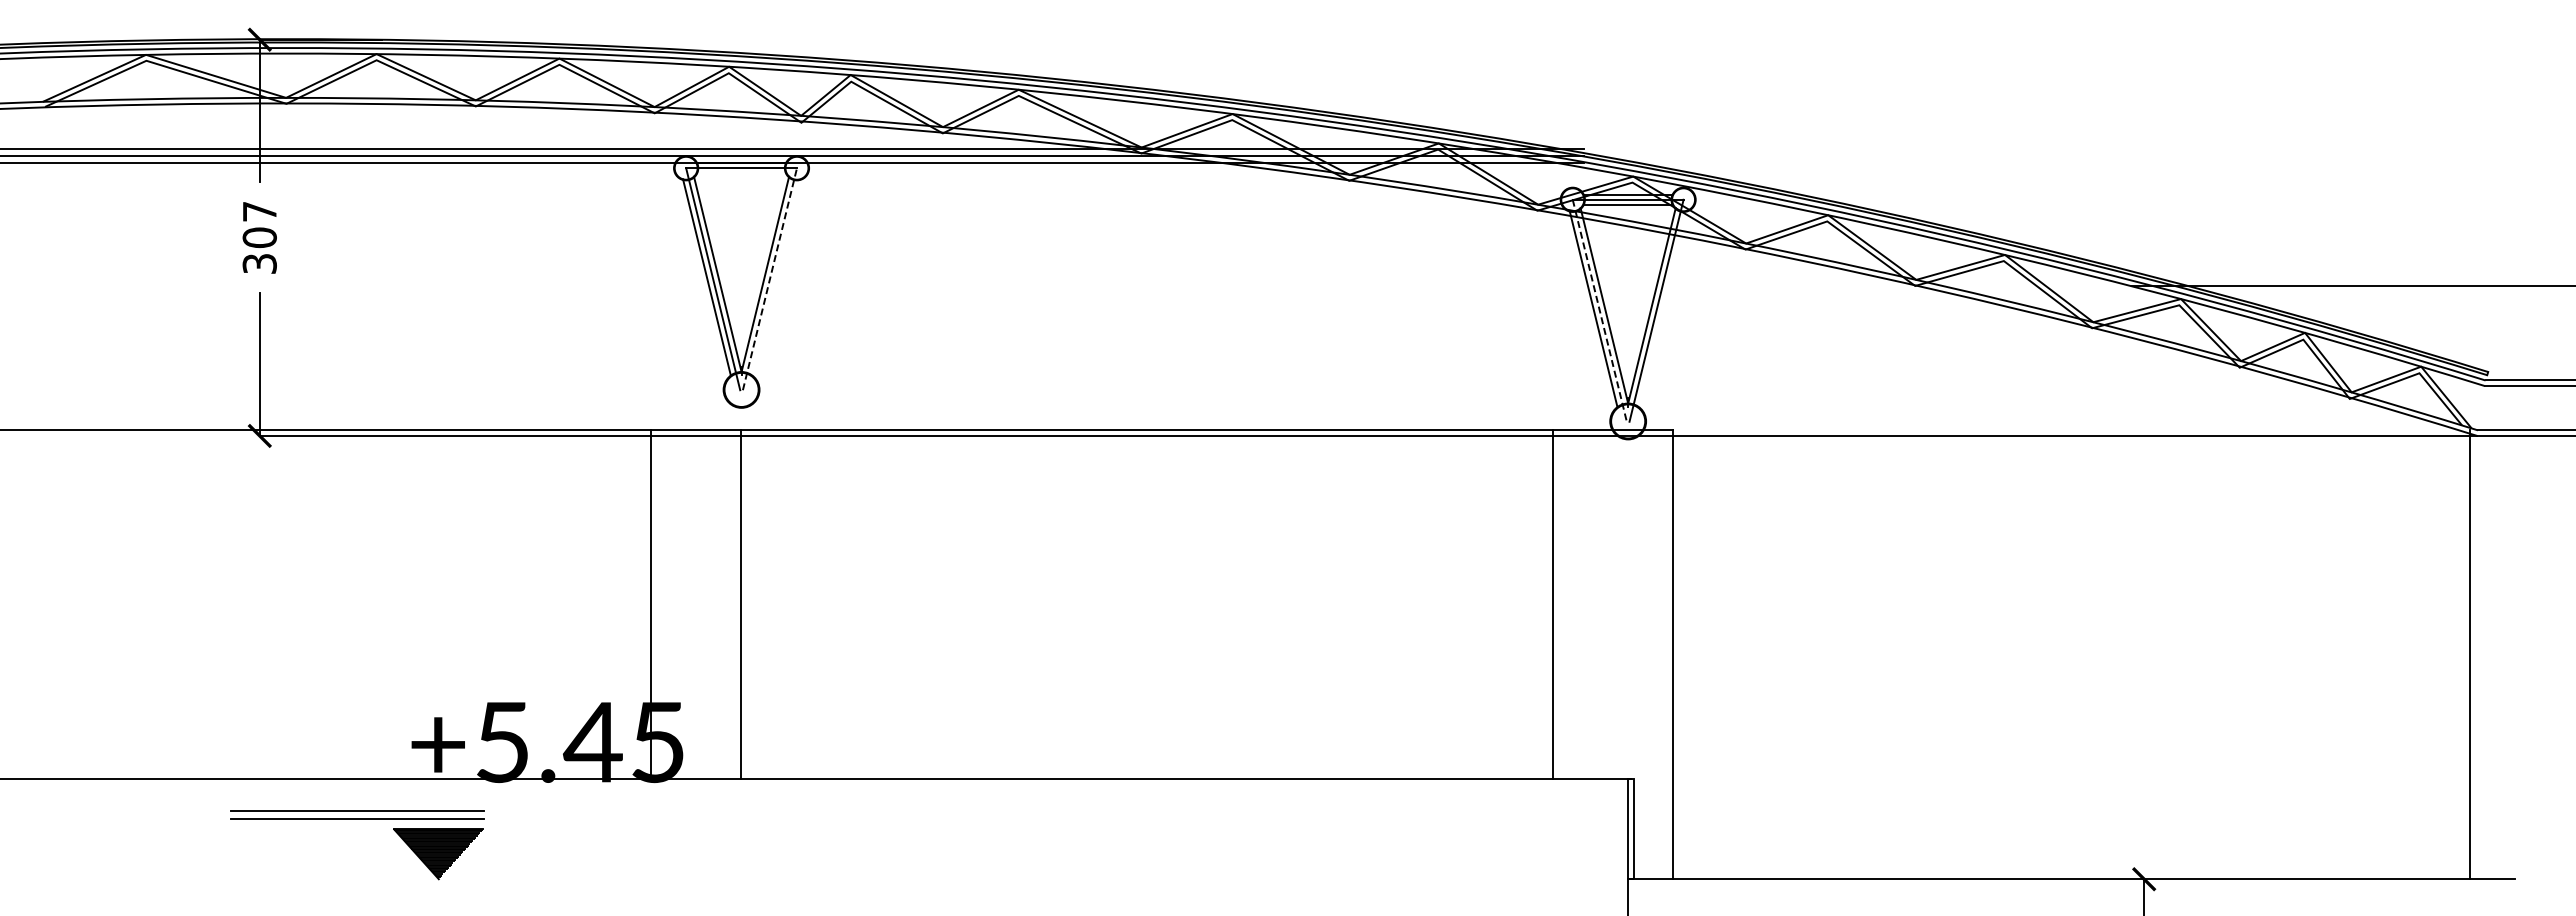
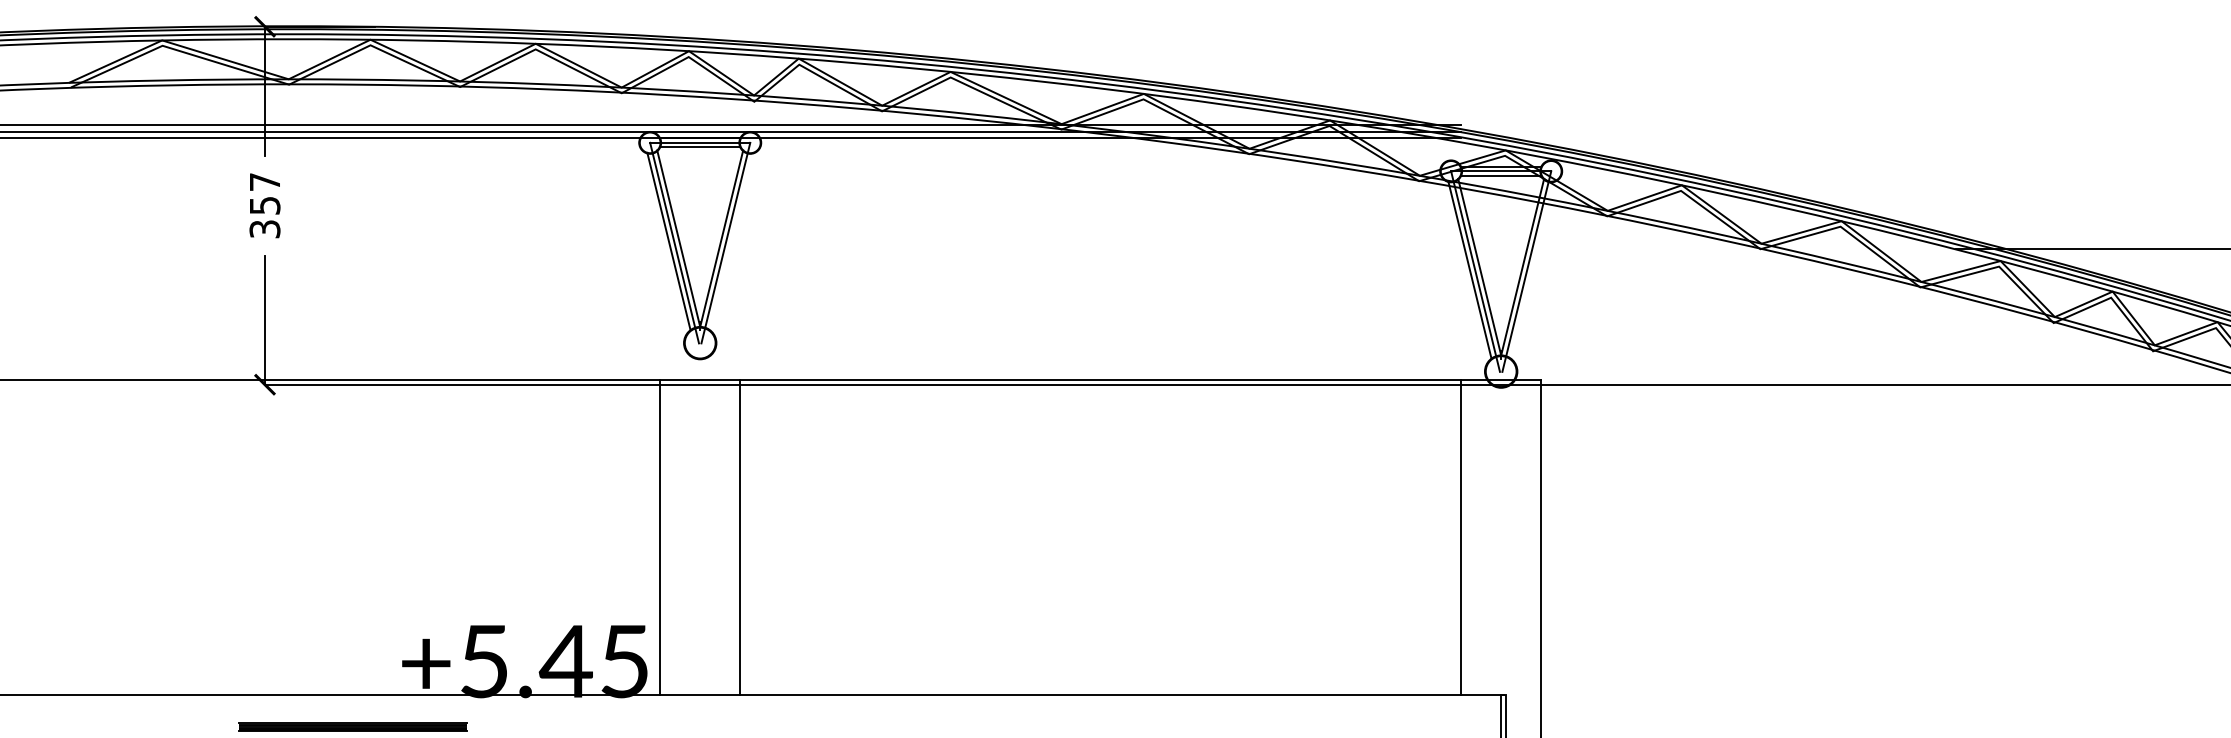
line: (741, 173) -> (700, 147), added
text: (259, 237) -> (264, 205), 307 -> 357
line: (770, 278) -> (726, 242), dashed -> solid
line: (1599, 311) -> (1475, 272), dashed -> solid
line: (651, 604) -> (660, 536), moved
line: (740, 604) -> (739, 536), moved
line: (1552, 604) -> (1460, 536), moved
hatch: (356, 815) -> (352, 727), added

